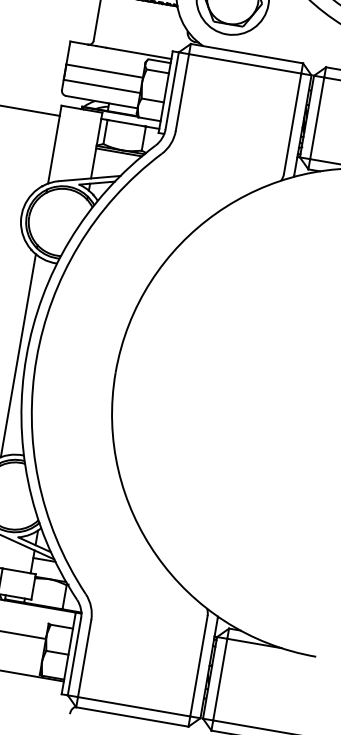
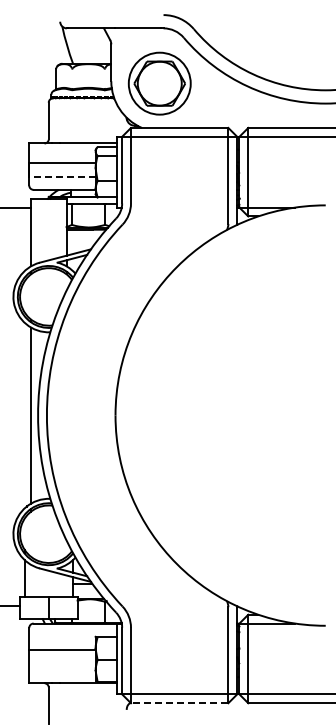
line: (101, 86) -> (61, 176), solid -> dashed
line: (132, 717) -> (179, 703), solid -> dashed

